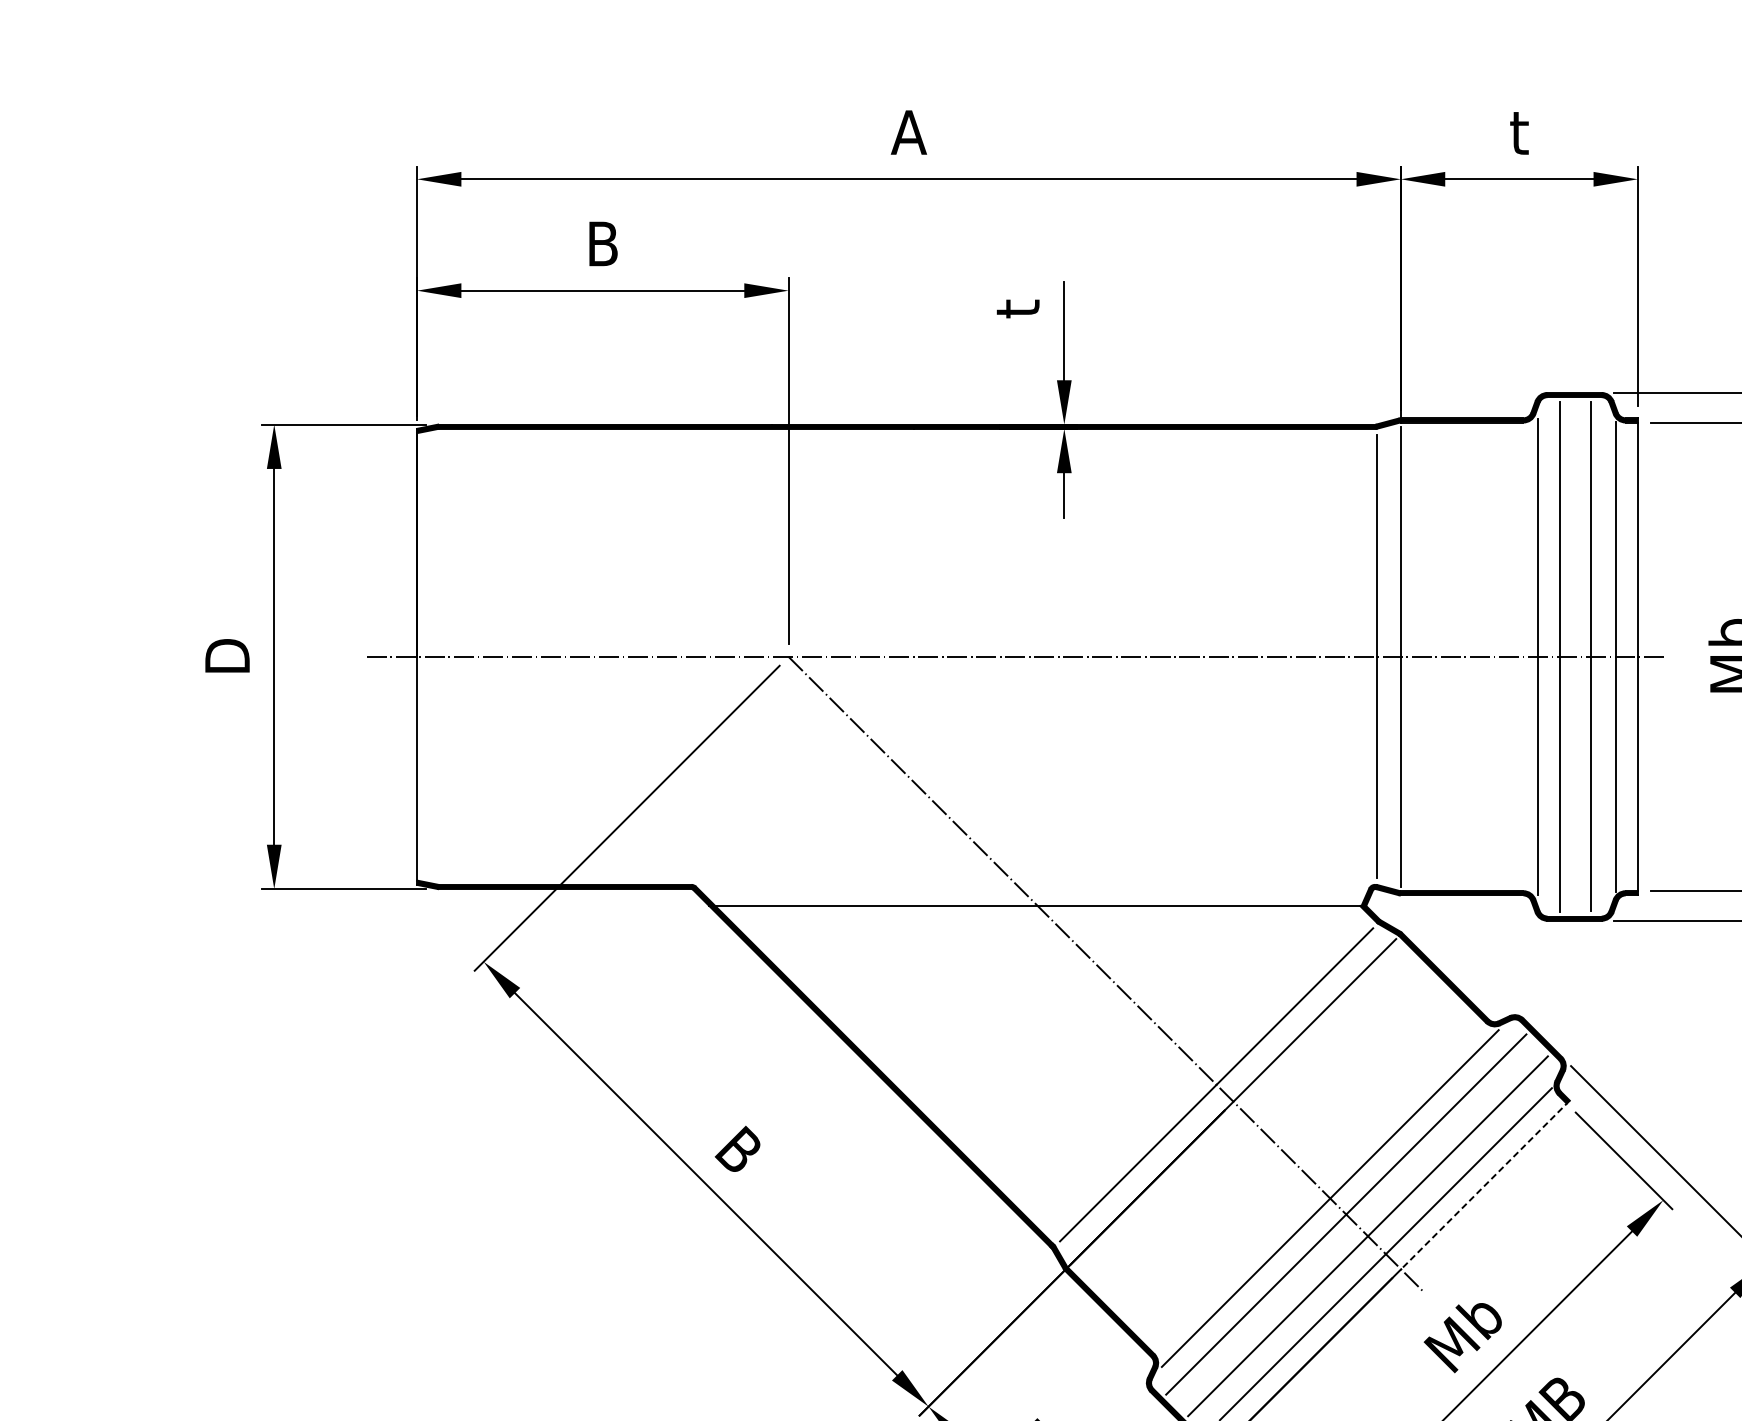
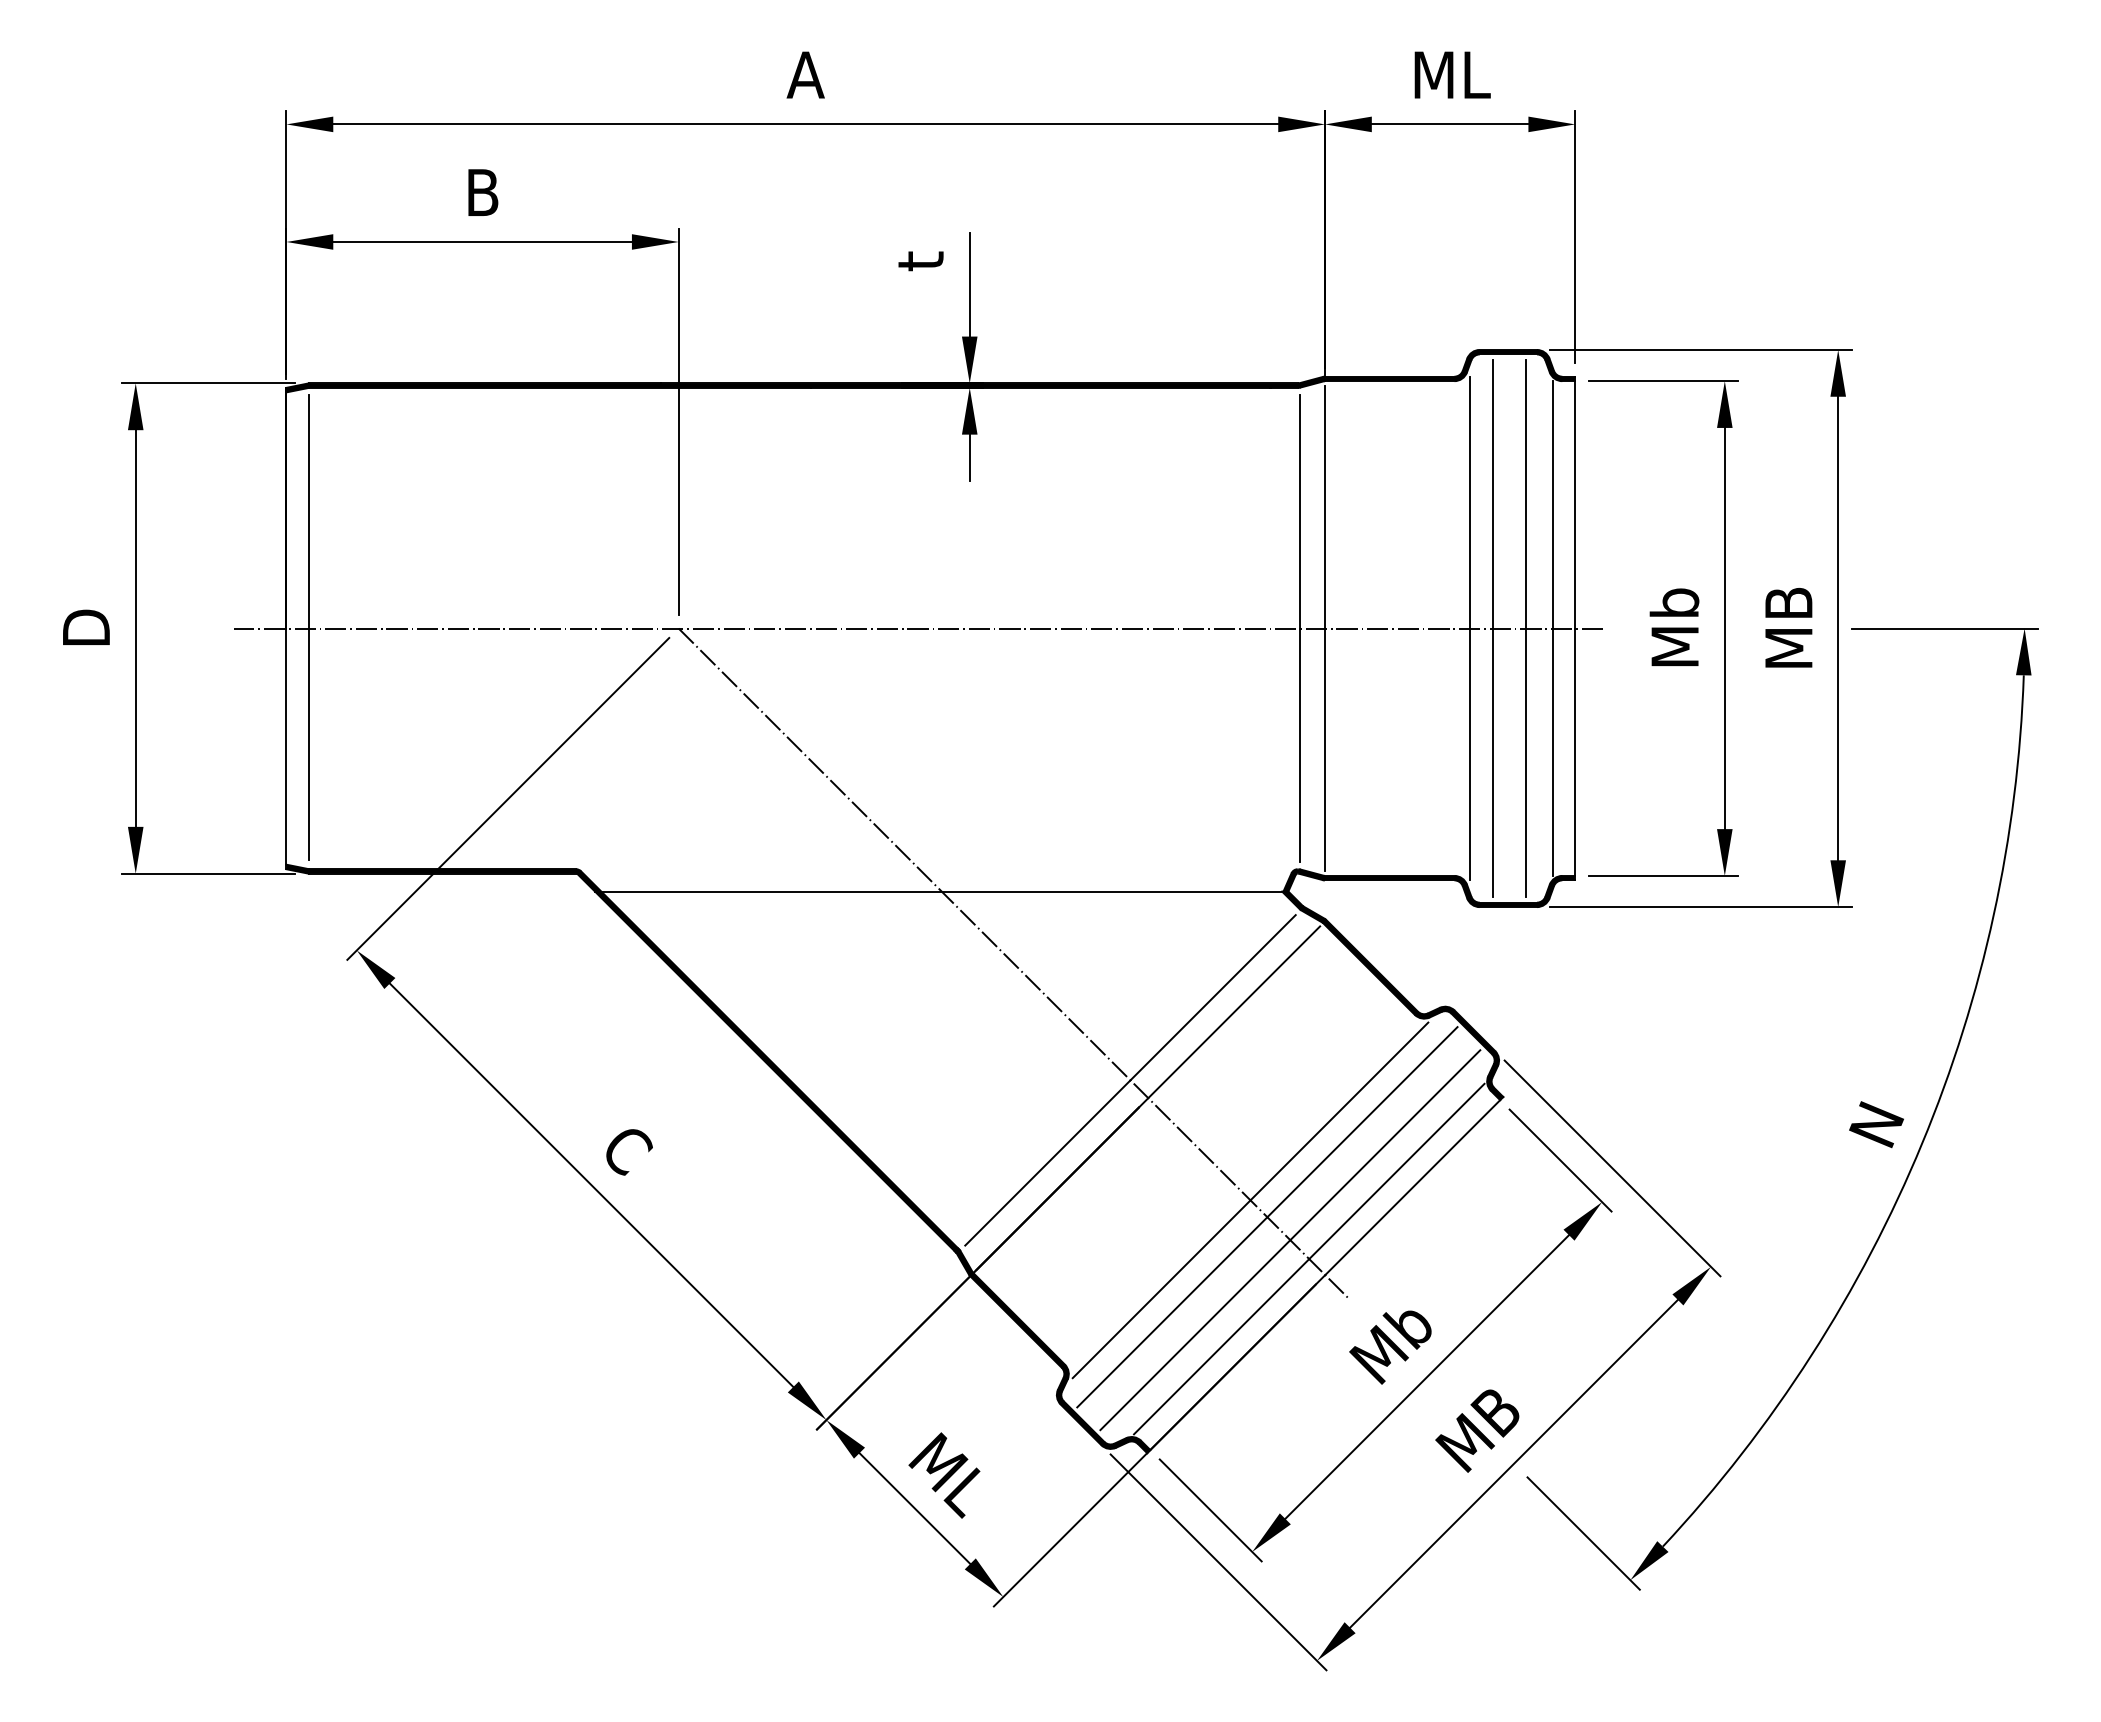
text: (1521, 132) -> (1452, 74), t -> ML
line: (437, 655) -> (308, 627), added
text: (739, 1150) -> (626, 1149), B -> C
line: (1485, 1185) -> (1414, 1186), dashed -> solid

